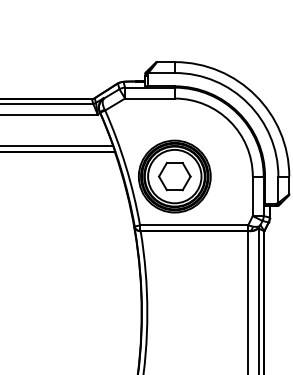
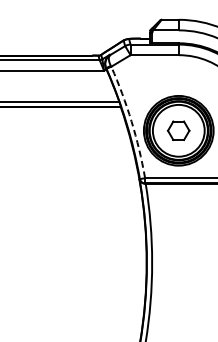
arc: (126, 166) -> (131, 121), solid -> dashed
part: (174, 176) -> (178, 130), size x0.7

